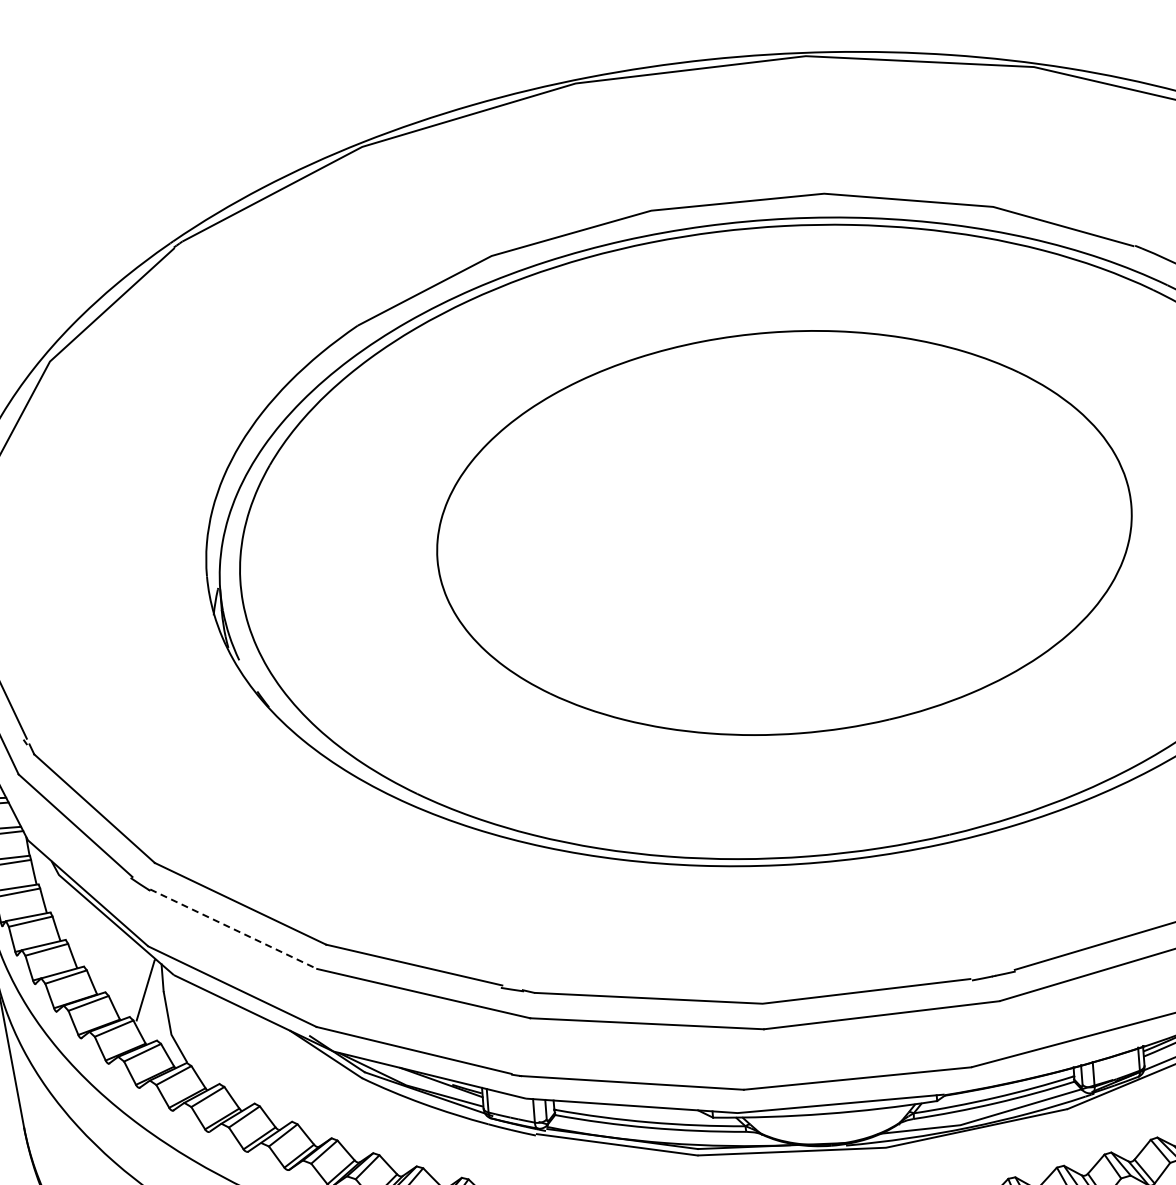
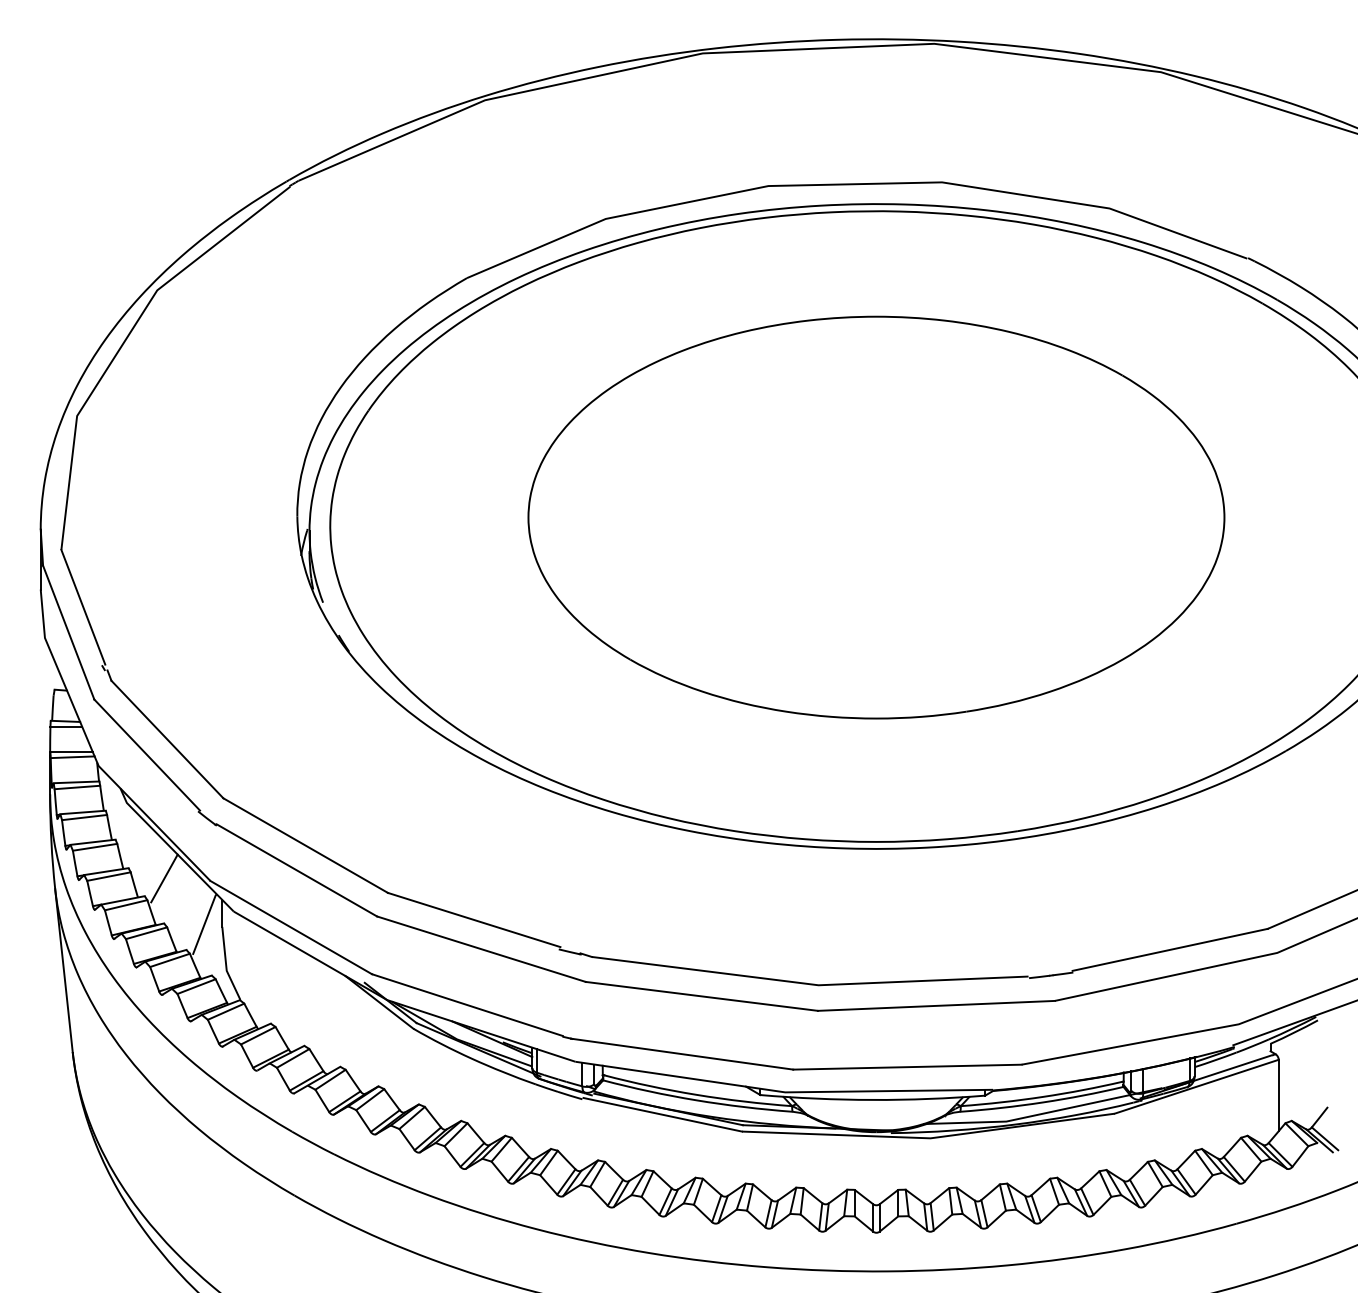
line: (234, 929) -> (297, 870), dashed -> solid
line: (102, 947) -> (164, 878), added

